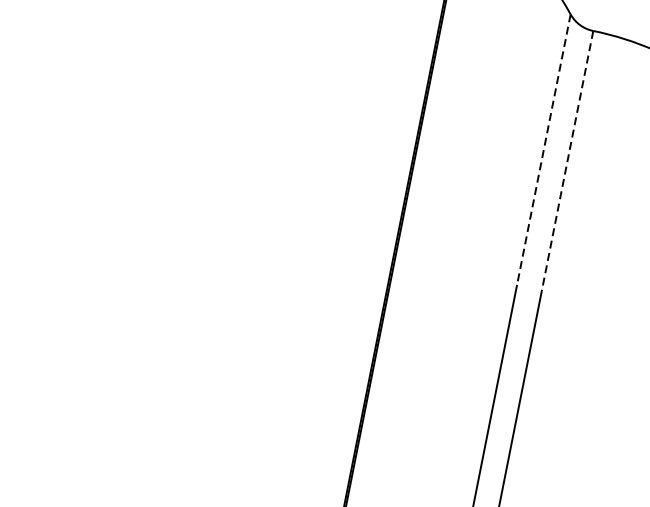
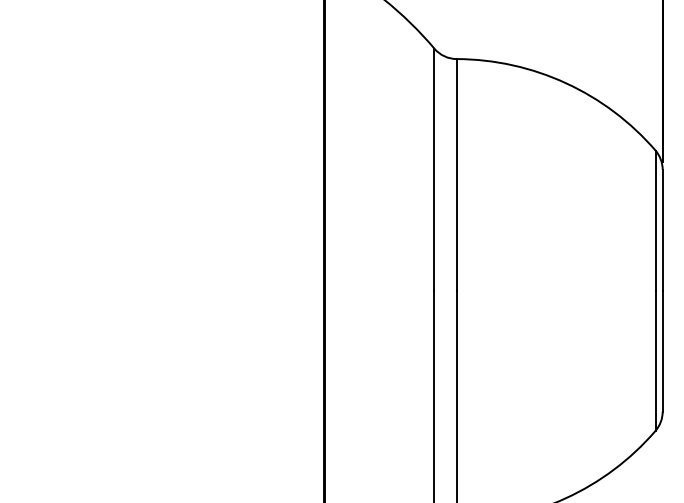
line: (543, 150) -> (434, 170), dashed -> solid
line: (567, 160) -> (456, 174), dashed -> solid

